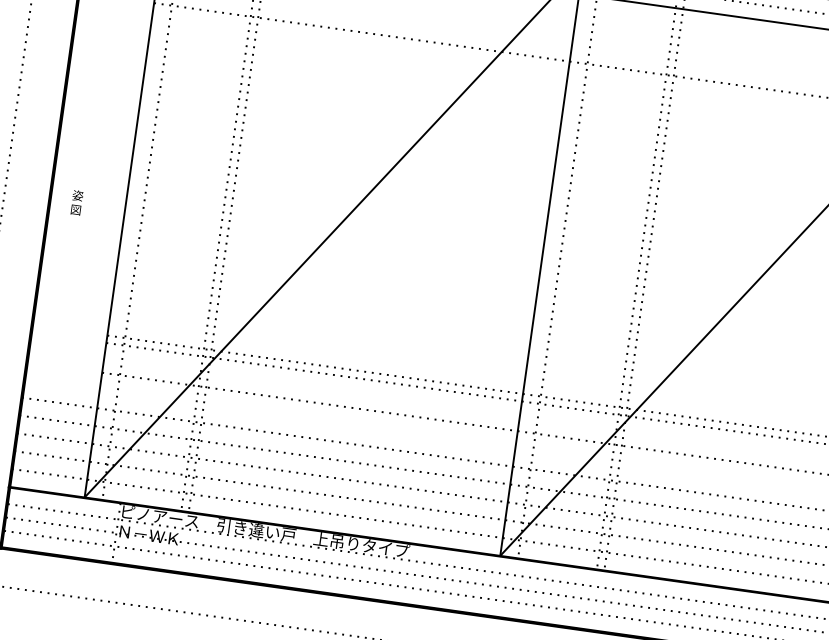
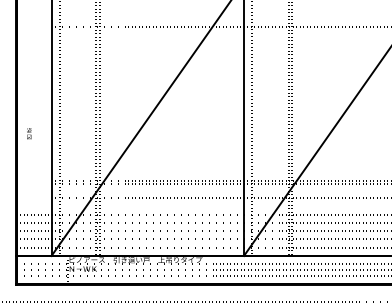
text: (77, 202) -> (29, 133), moved

